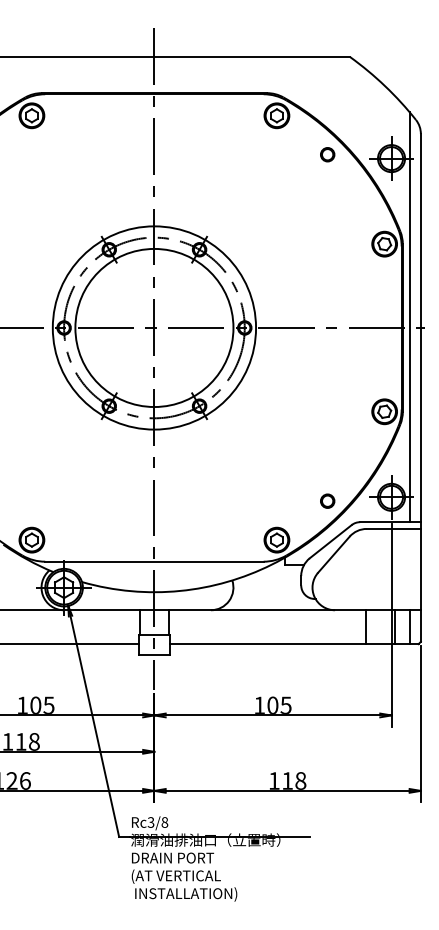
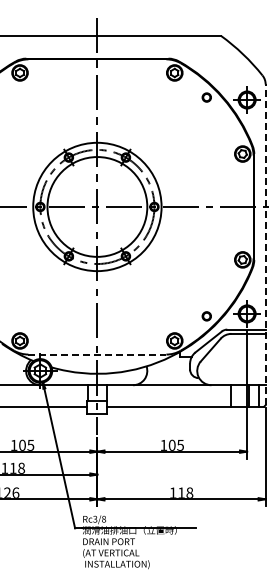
line: (409, 316) -> (258, 199), removed
line: (420, 387) -> (265, 244), solid -> dashed
line: (154, 561) -> (97, 354), solid -> dashed

